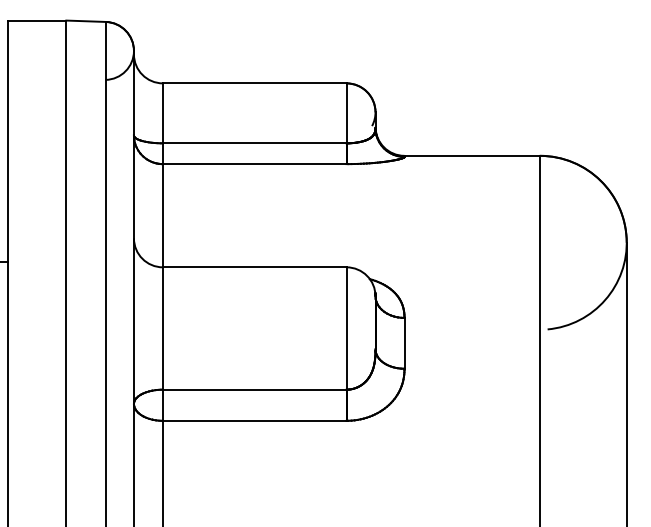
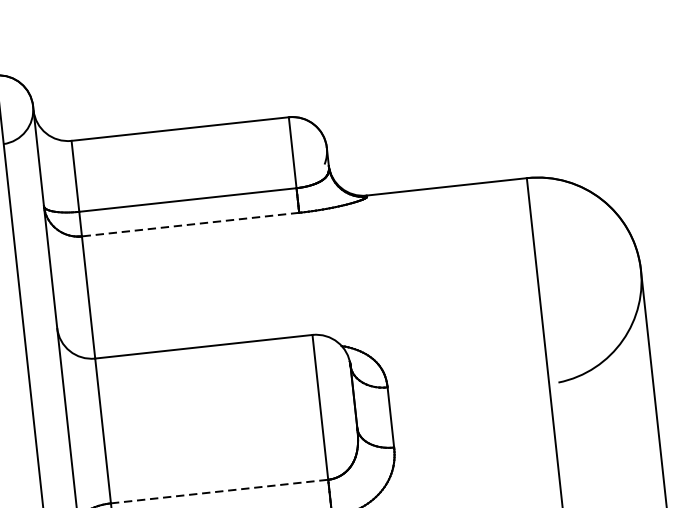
line: (254, 164) -> (190, 225), solid -> dashed
line: (254, 389) -> (219, 491), solid -> dashed

